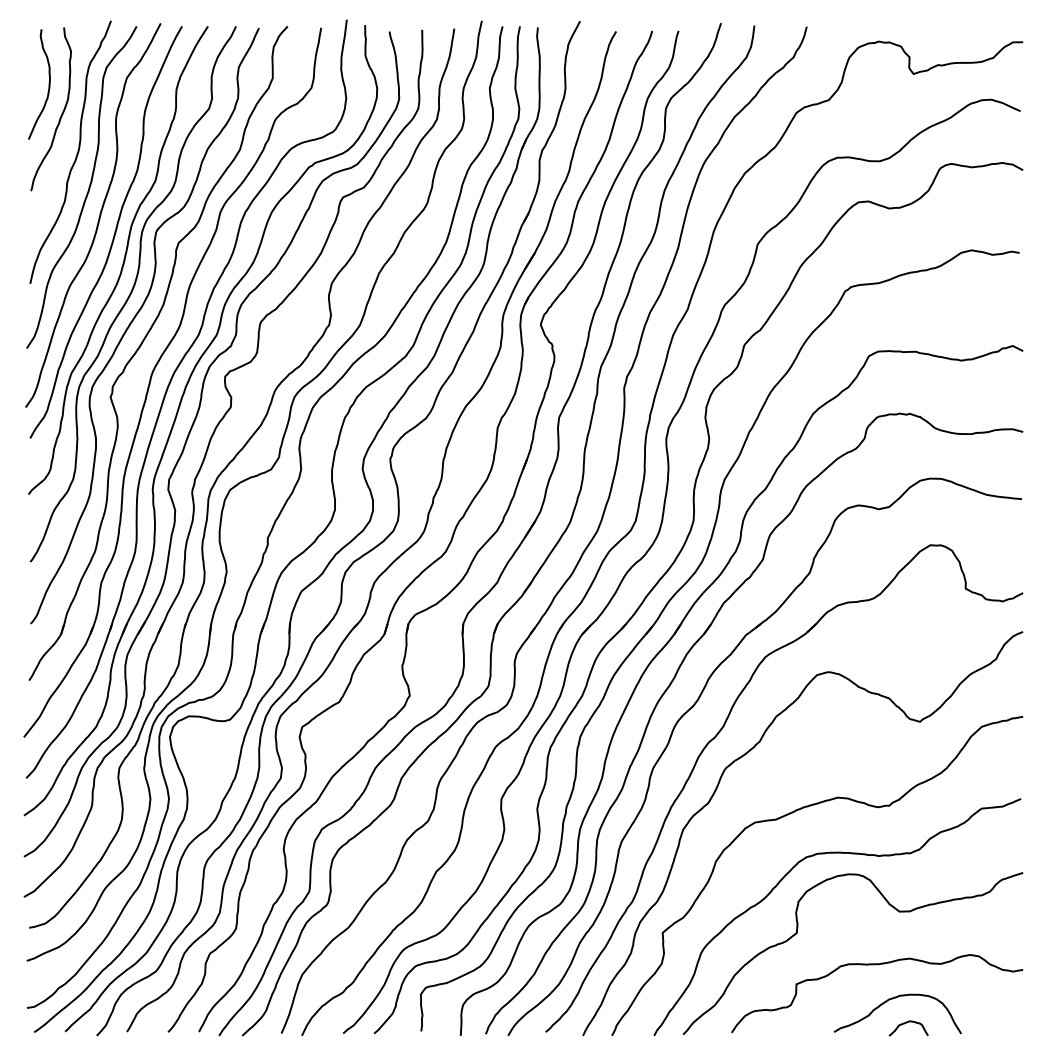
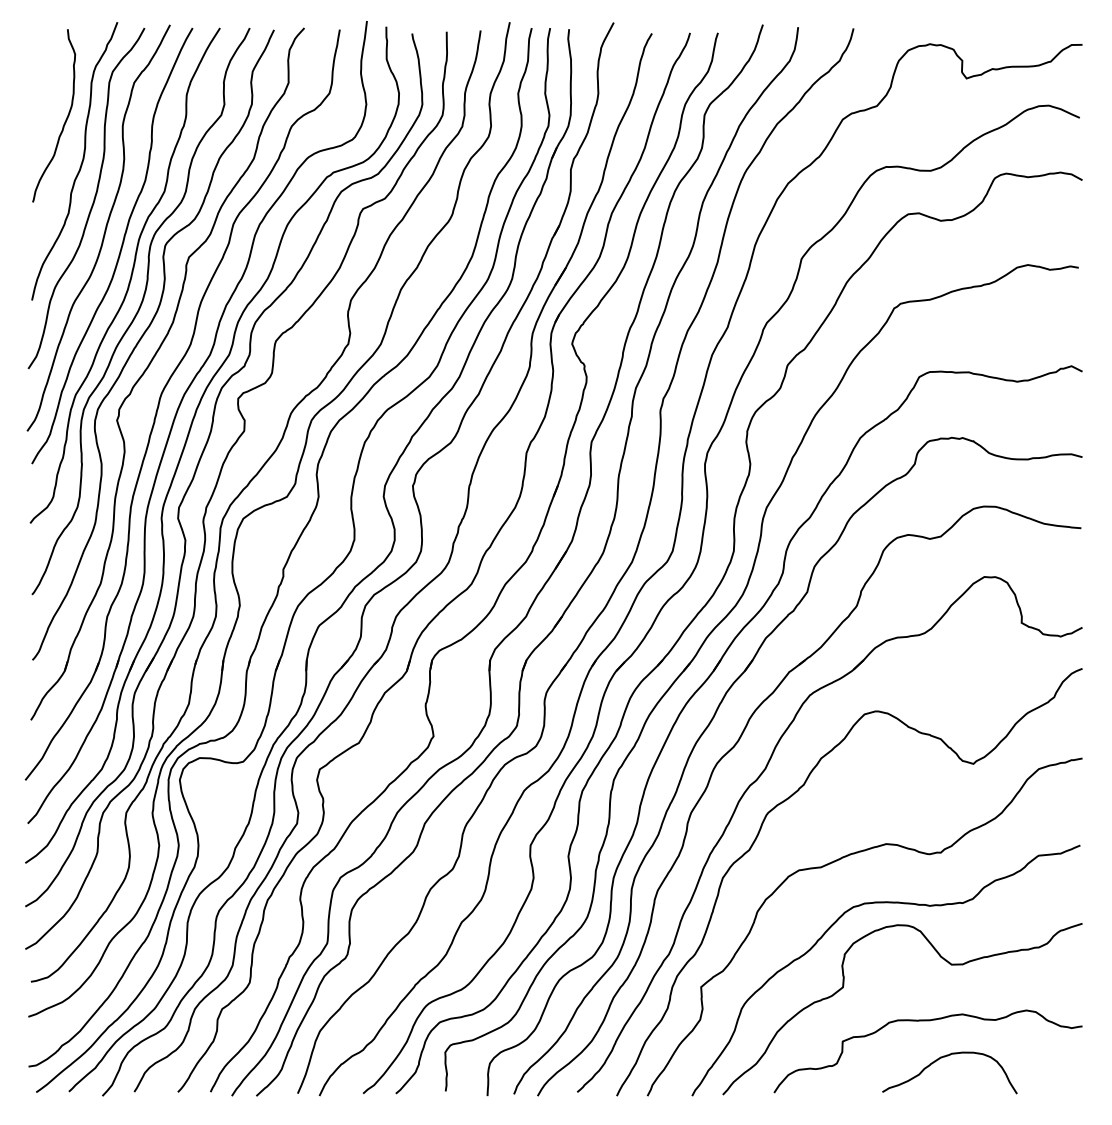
curve: (48, 84) -> (51, 89), removed
curve: (907, 1023) -> (960, 1083), removed

